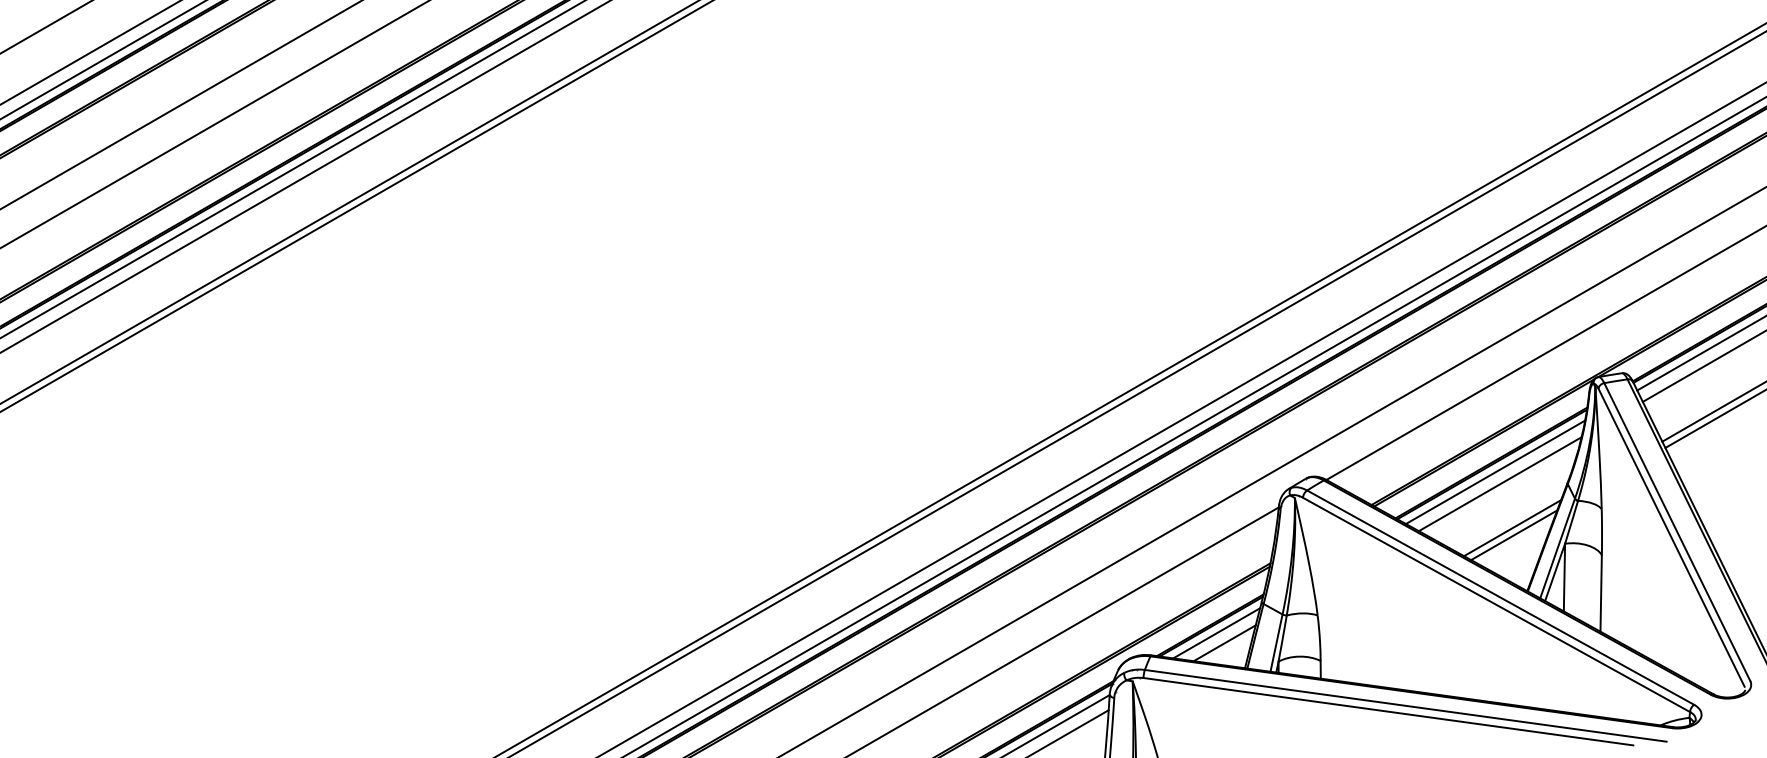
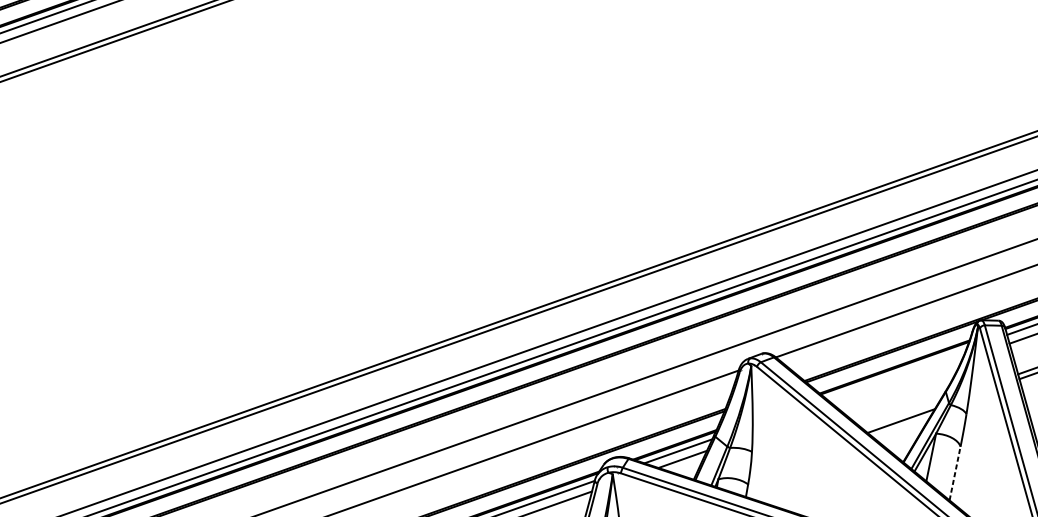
line: (1495, 471) -> (896, 373), removed
line: (1499, 484) -> (897, 383), removed
line: (1512, 528) -> (900, 416), removed
line: (1601, 593) -> (955, 473), solid -> dashed

